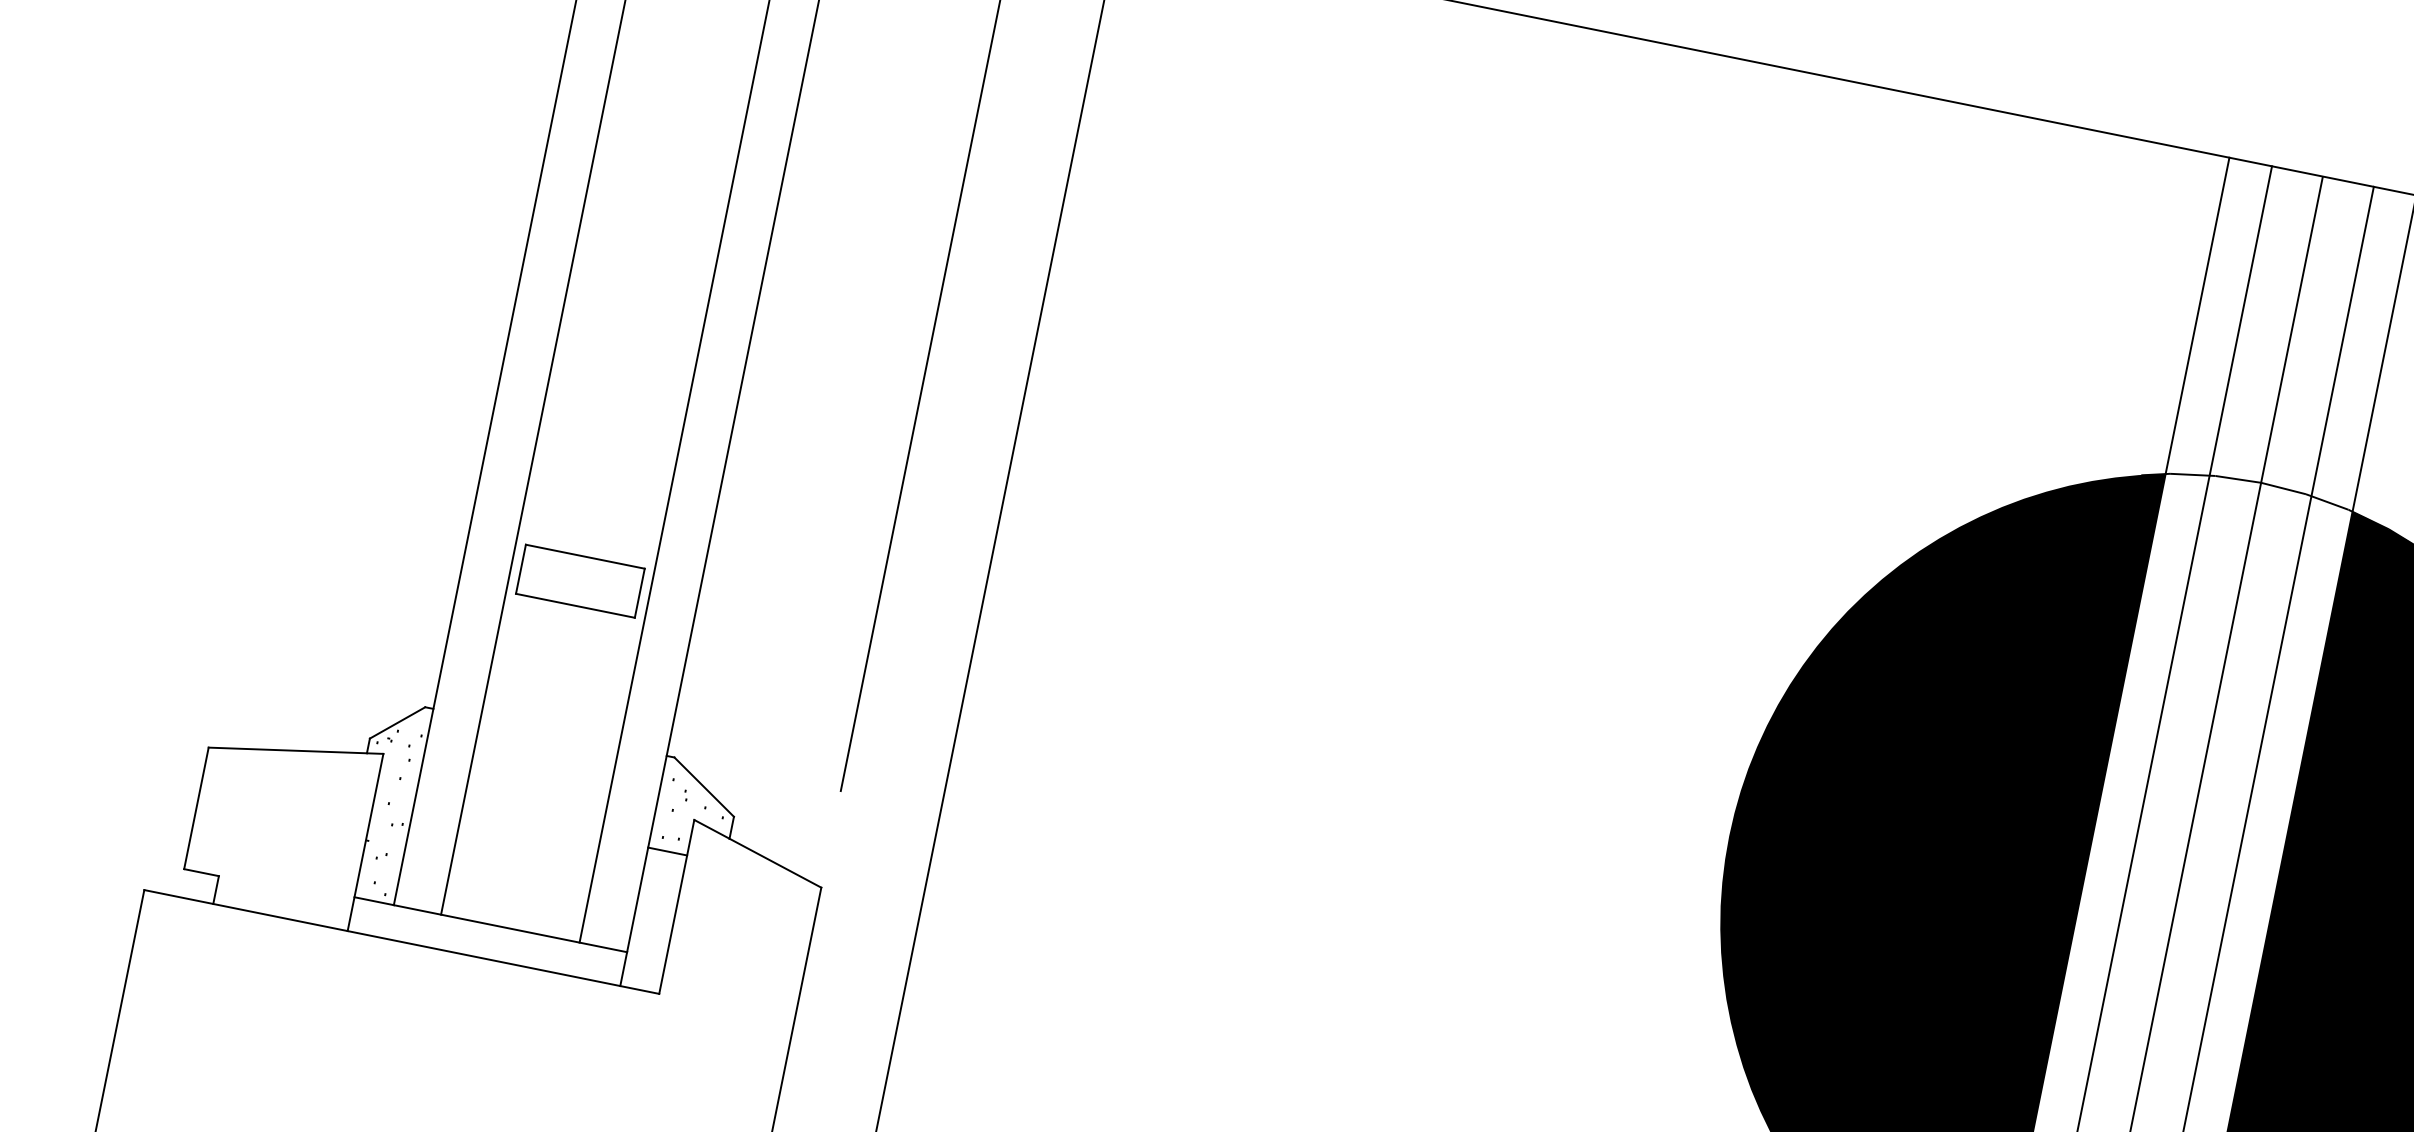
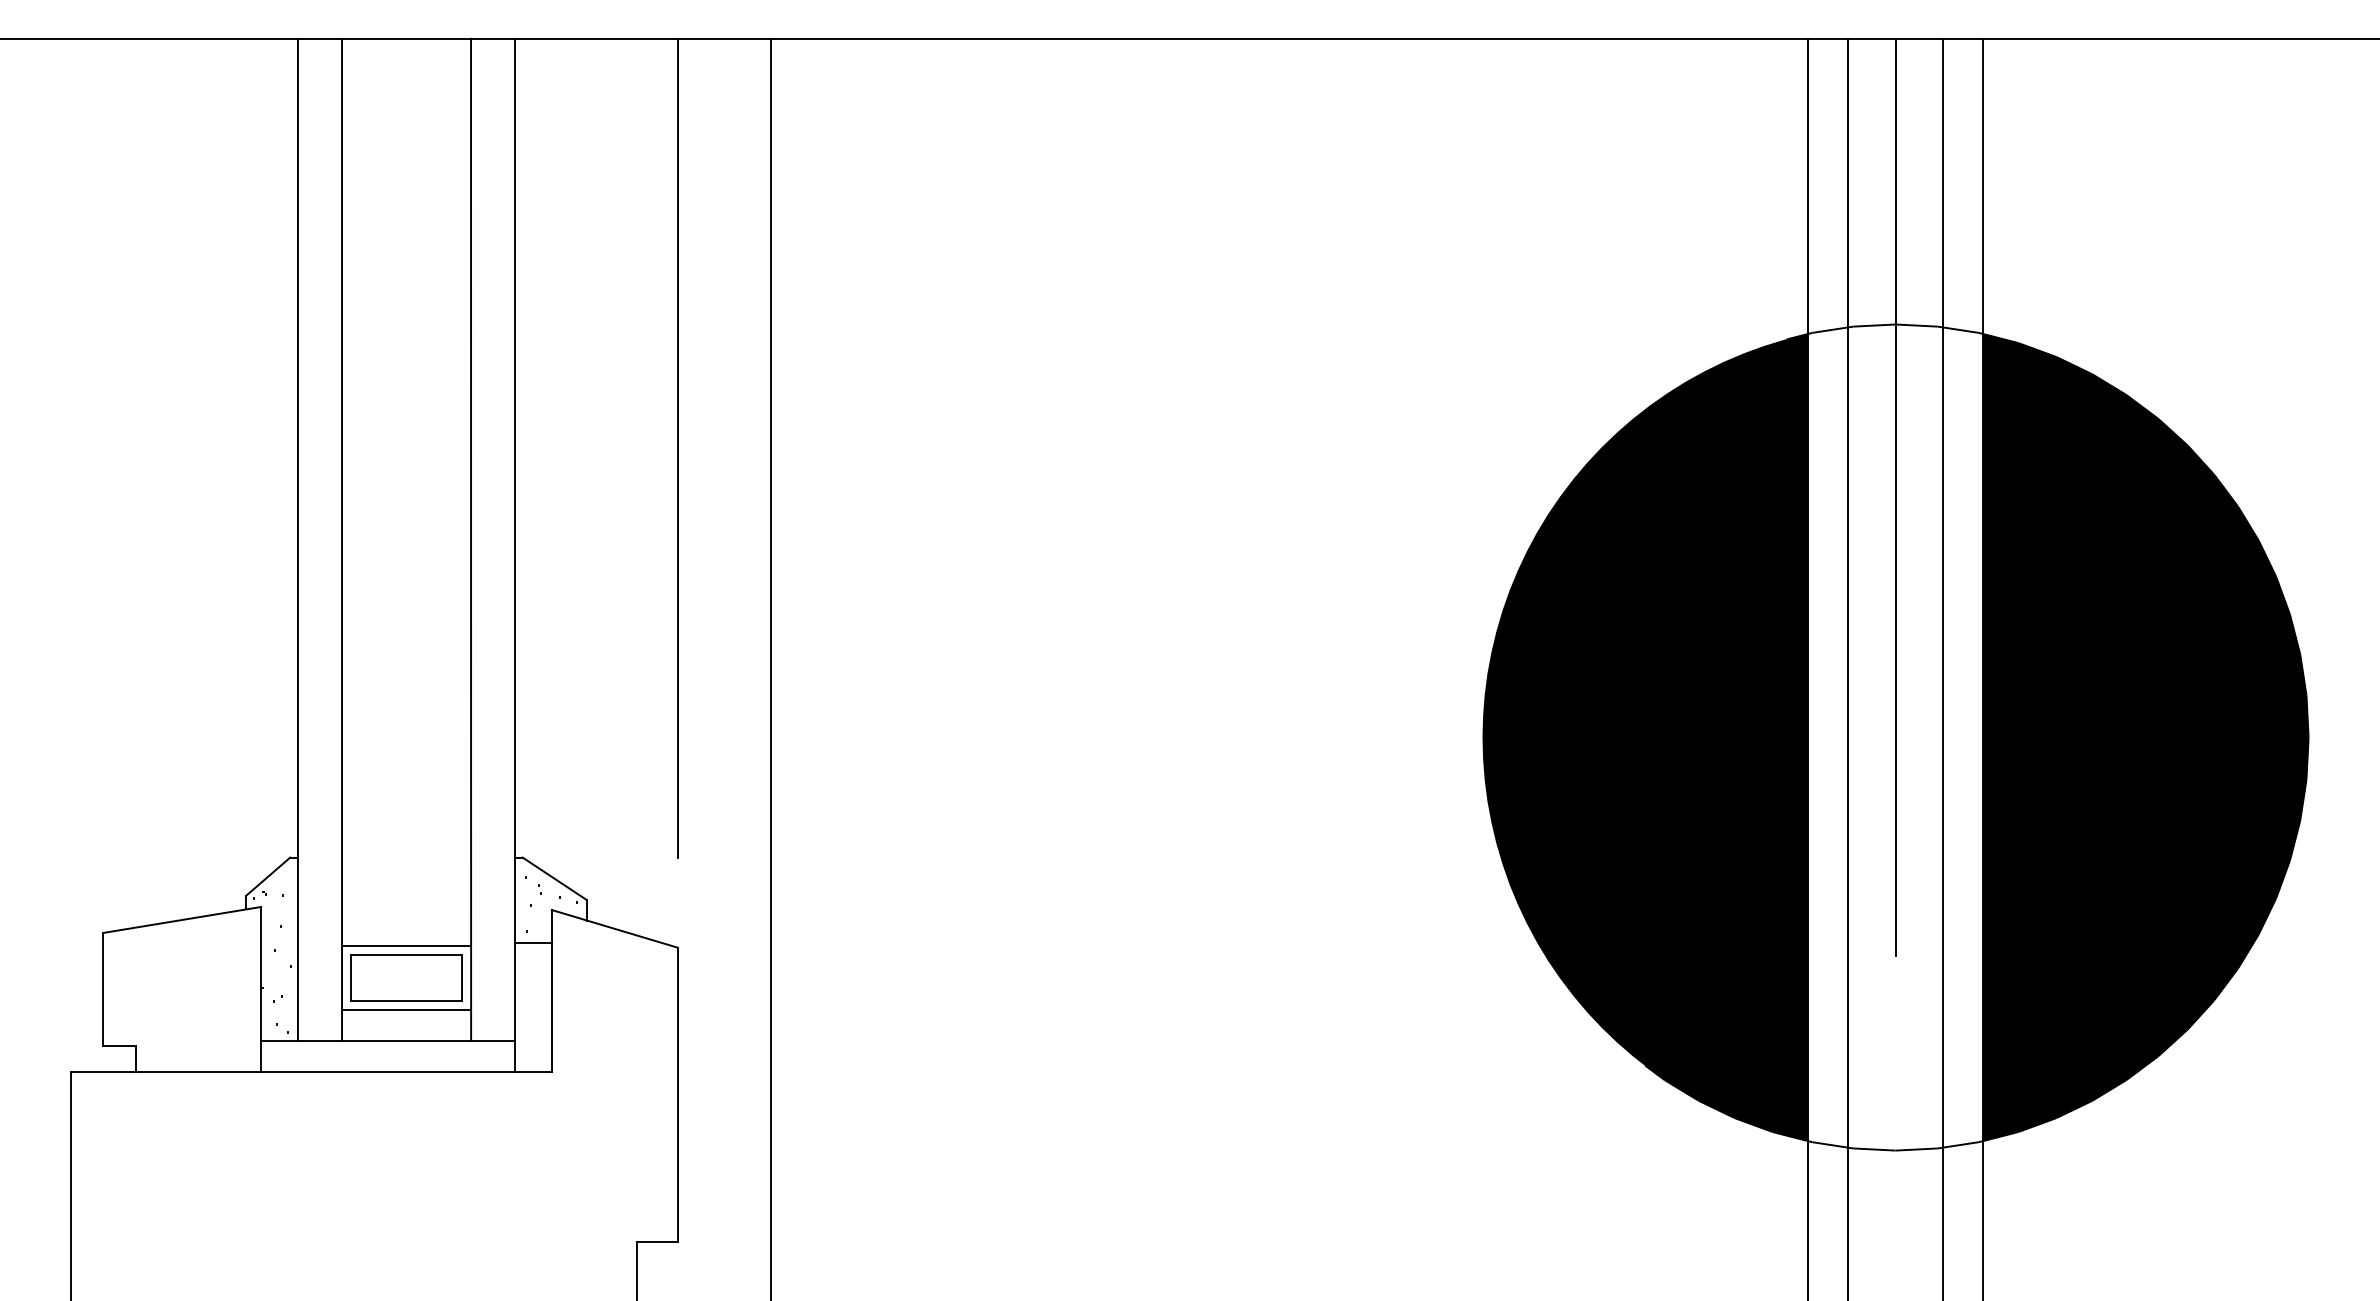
part: (580, 581) -> (406, 977), moved
line: (530, 826) -> (406, 945), added
line: (517, 895) -> (406, 1009), added

